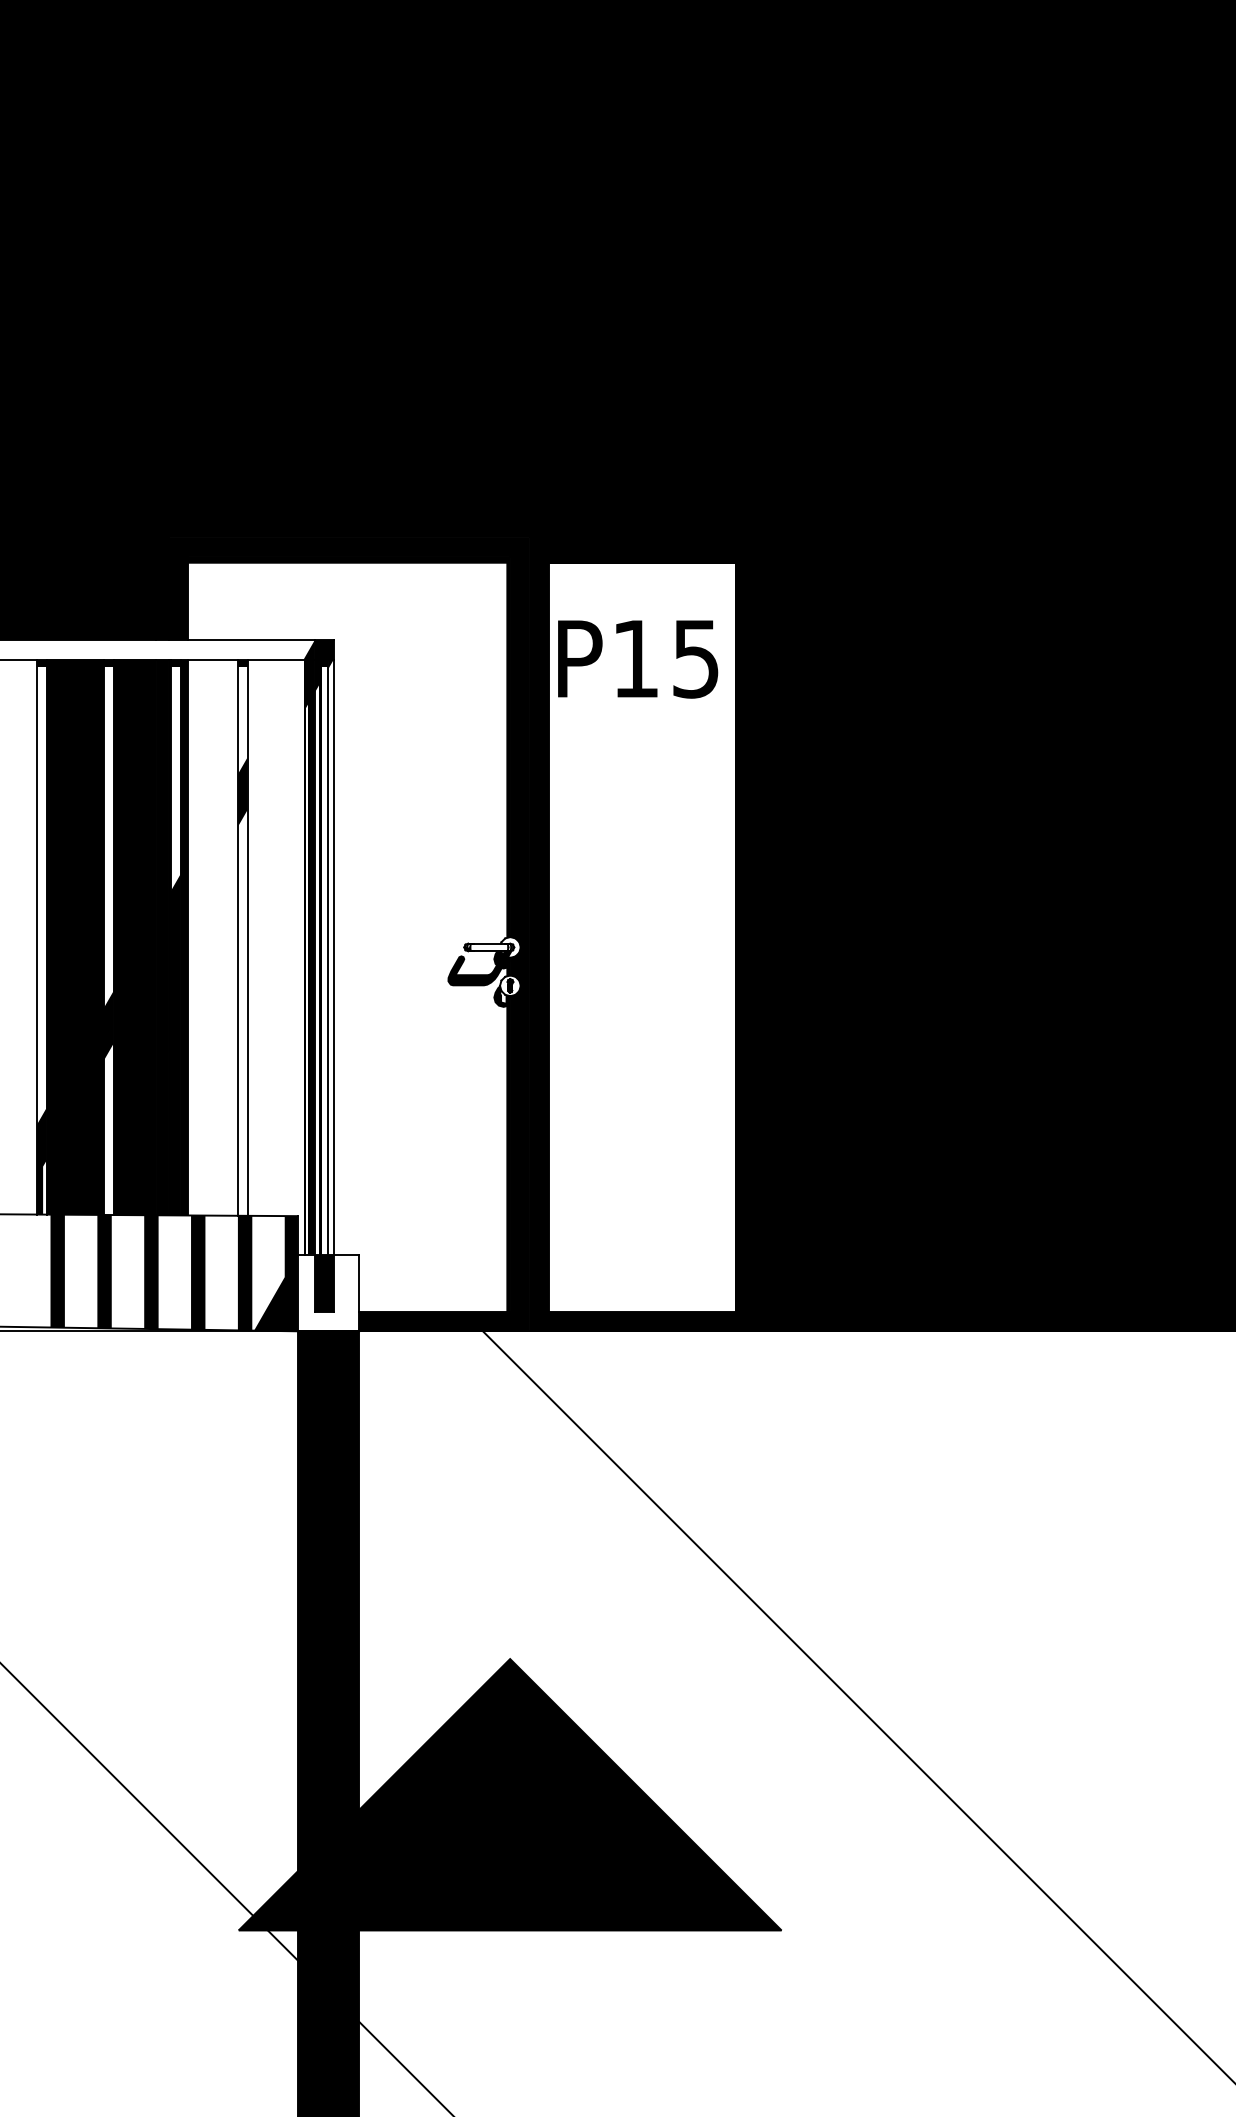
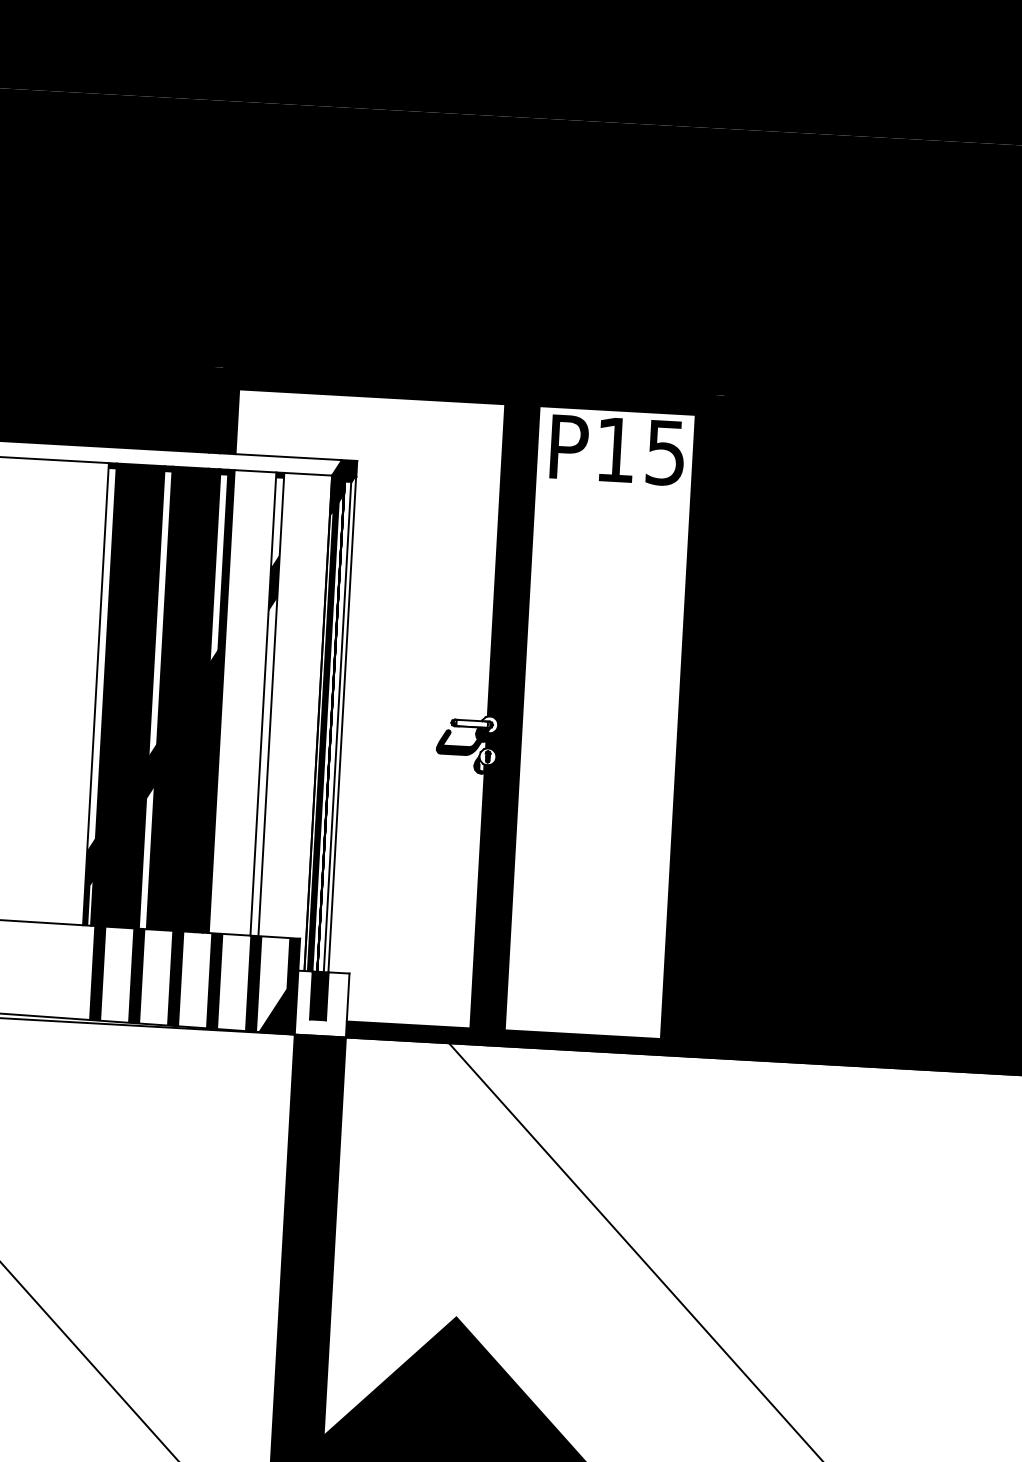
text: (638, 659) -> (617, 450), moved

